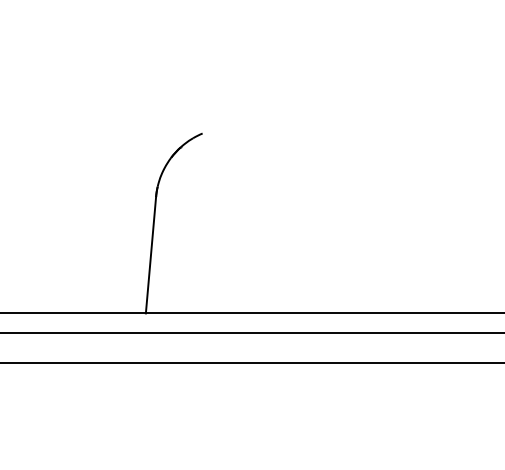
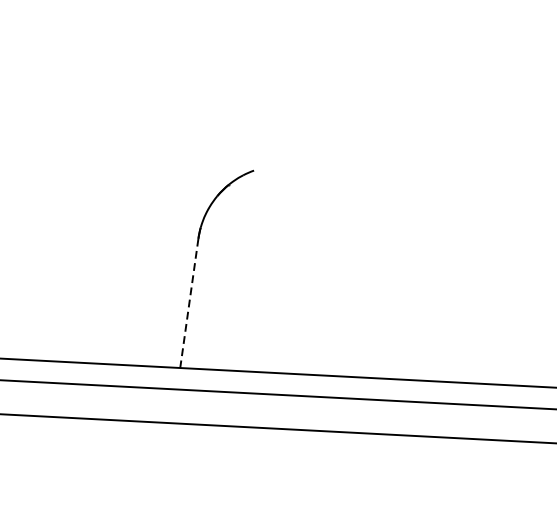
line: (150, 255) -> (188, 303), solid -> dashed

